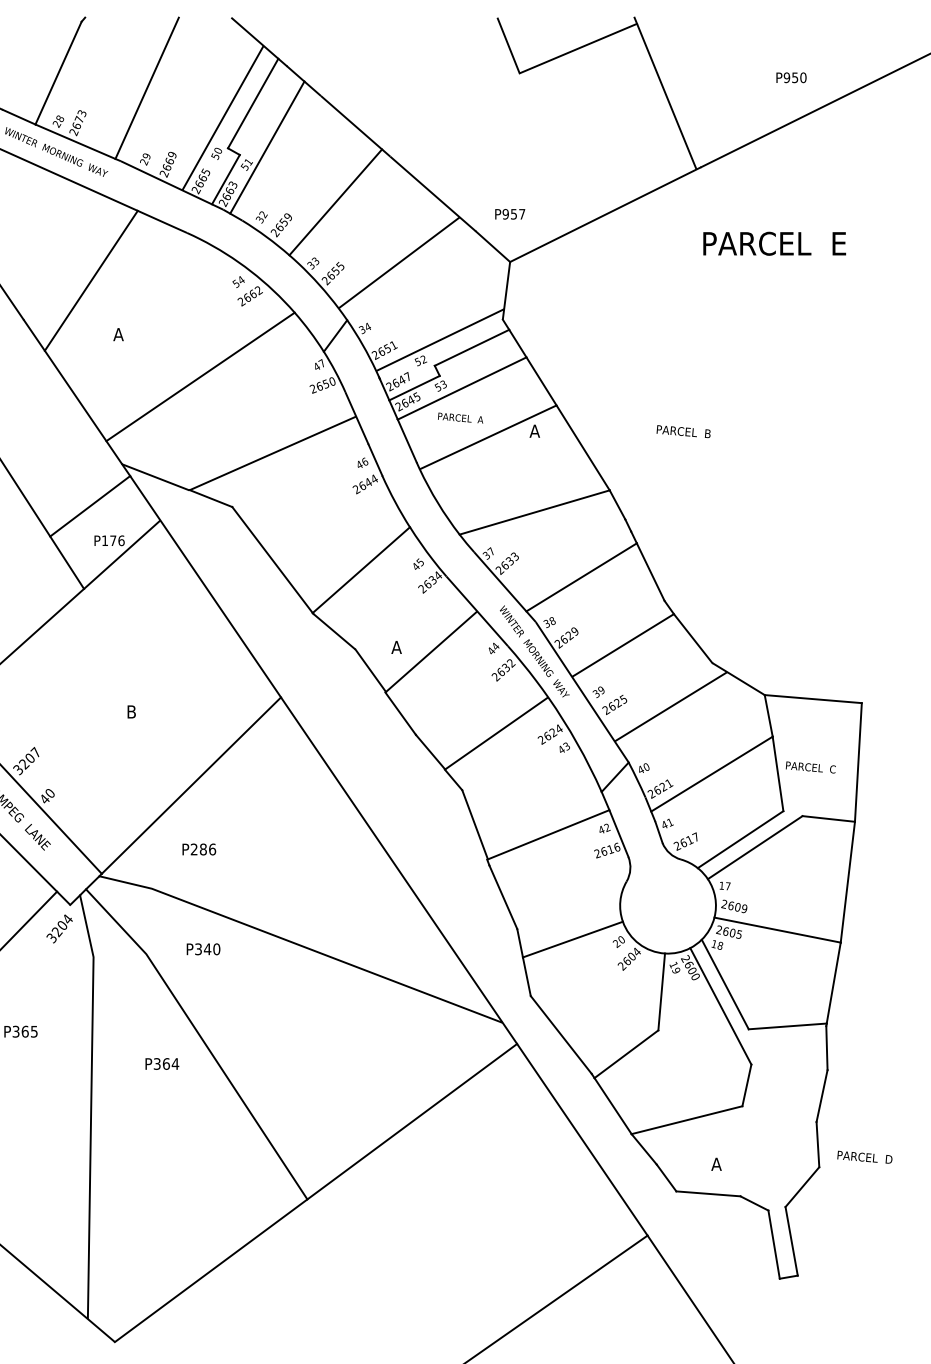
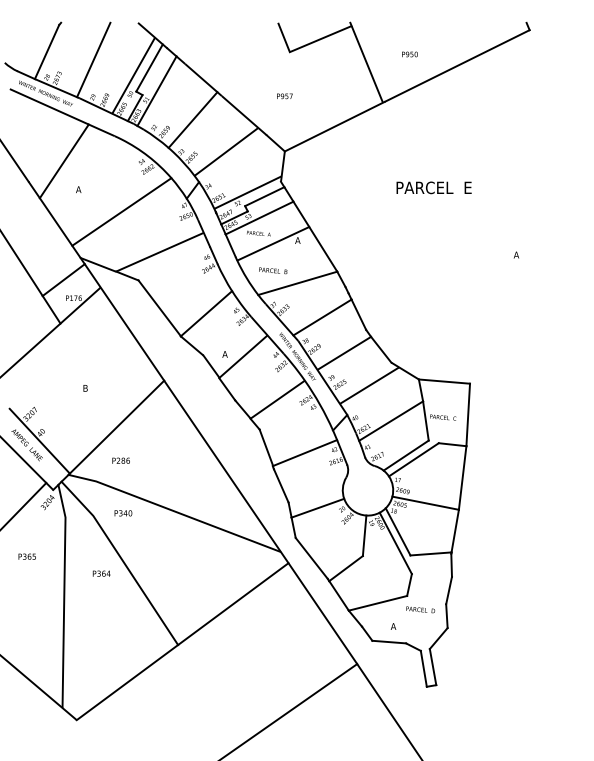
text: (790, 77) -> (409, 54), moved
text: (509, 214) -> (284, 96), moved
text: (773, 243) -> (433, 187), moved
text: (684, 431) -> (273, 270), moved
text: (864, 1156) -> (420, 609), moved

